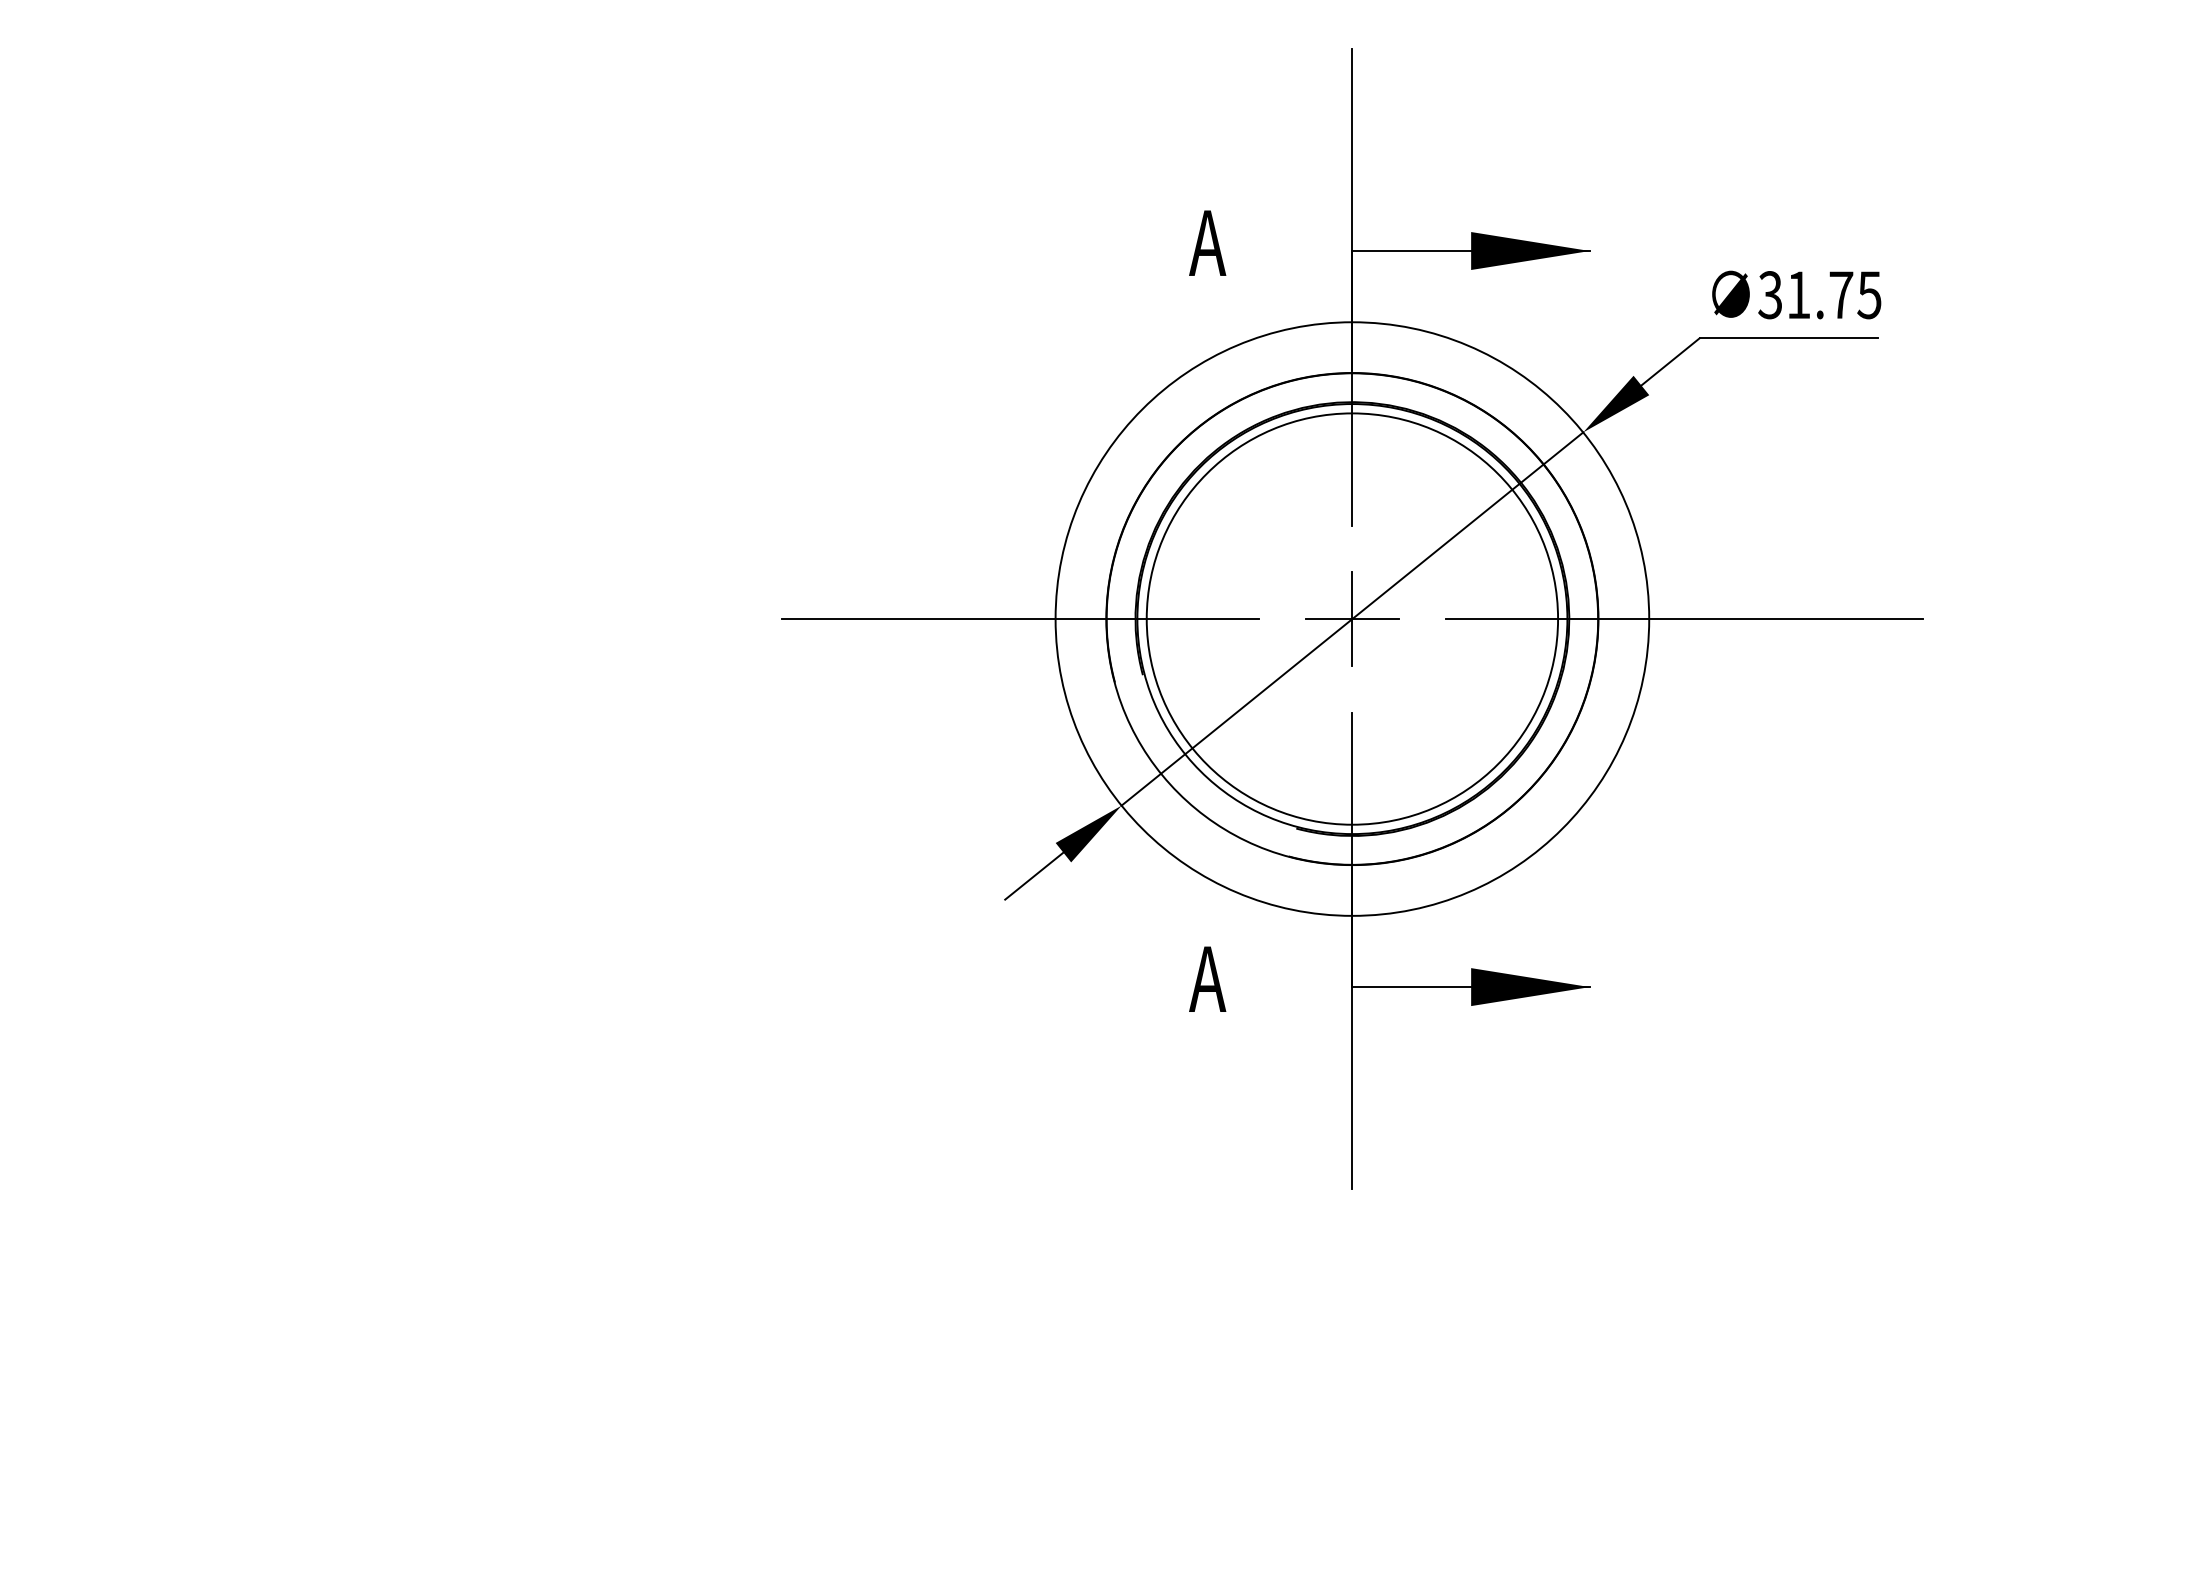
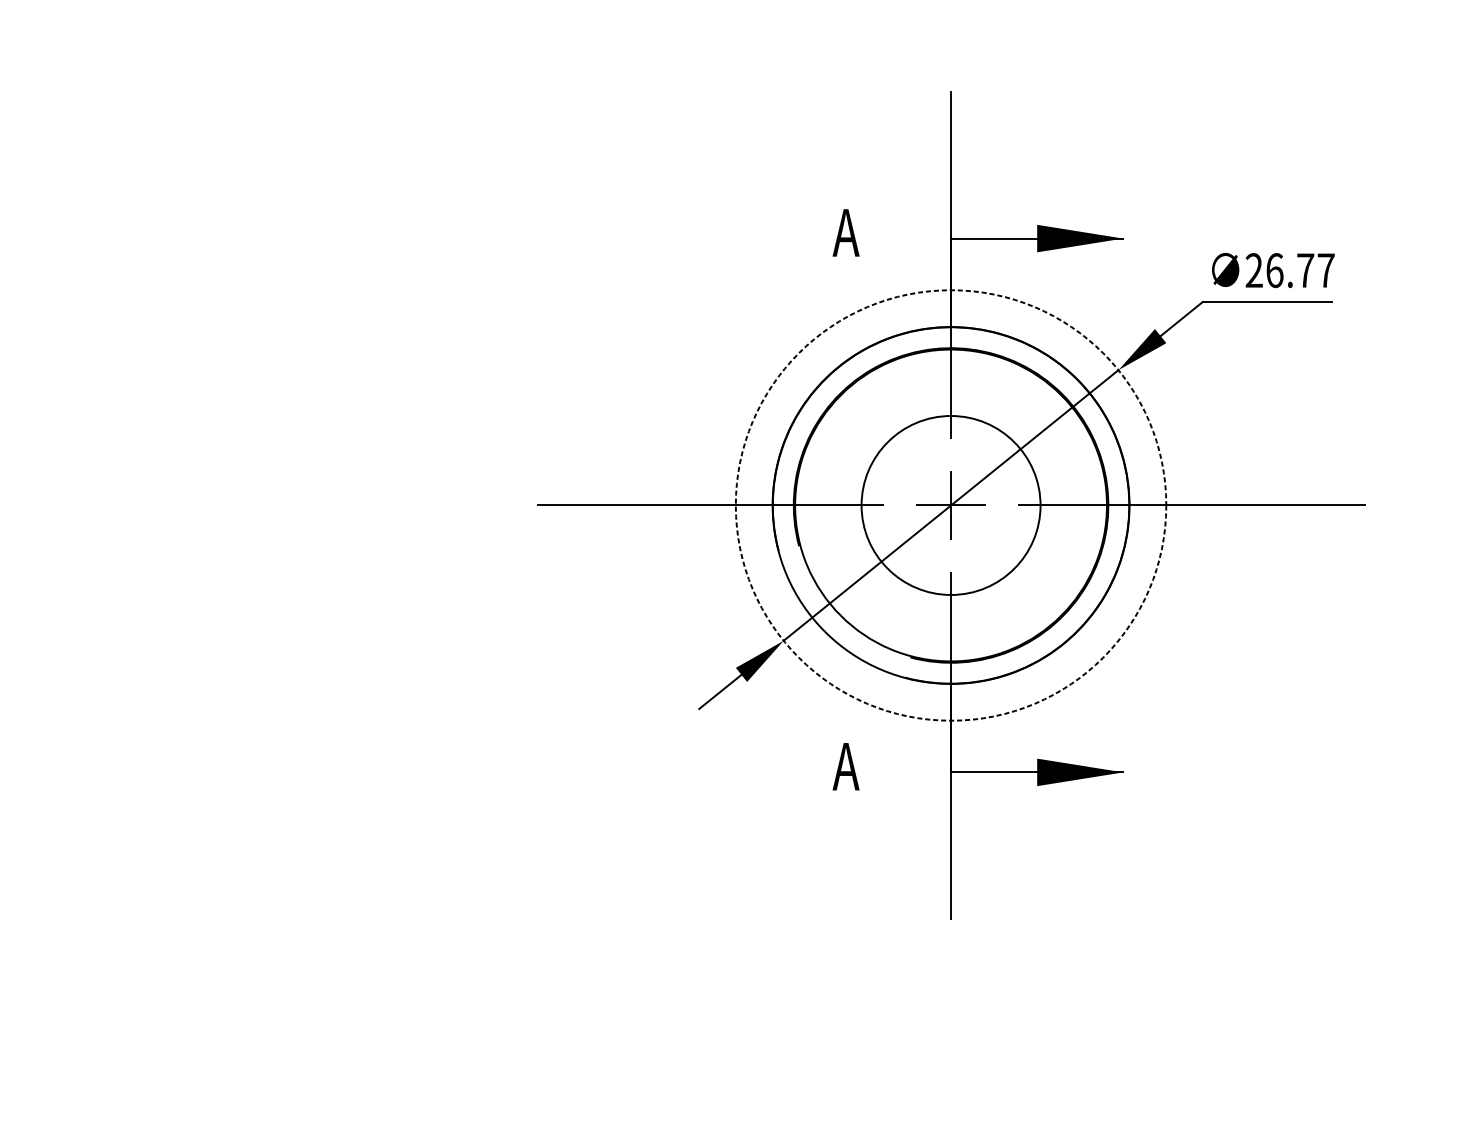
text: (1819, 295) -> (1289, 270), 31.75 -> 26.77
circle: (1352, 618) -> (951, 505), size x0.6
circle: (1352, 618) -> (951, 505), solid -> dashed

